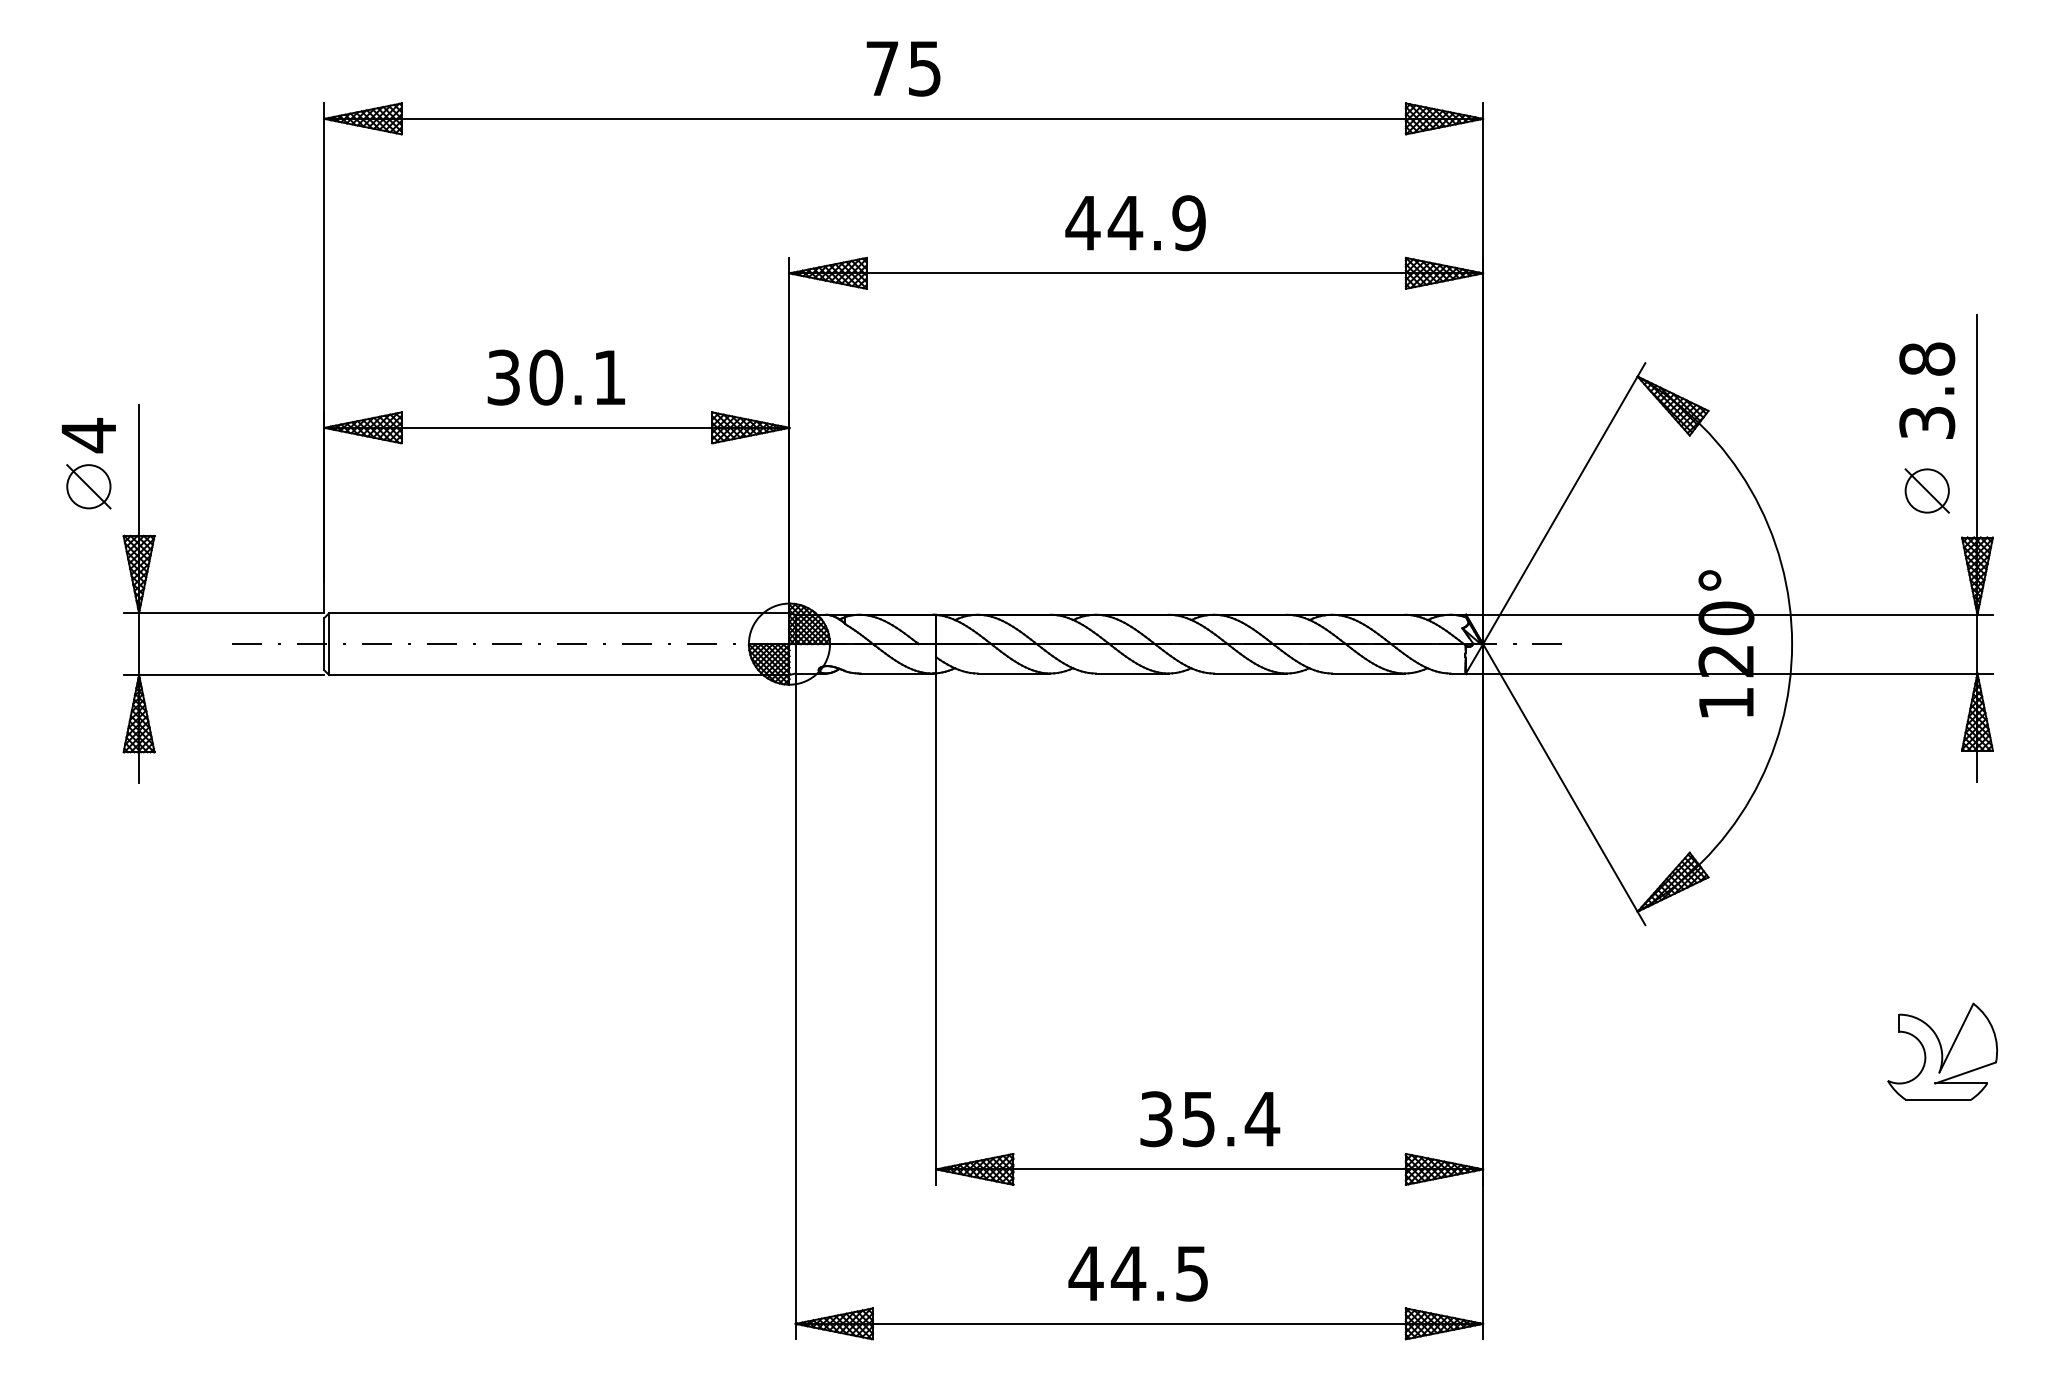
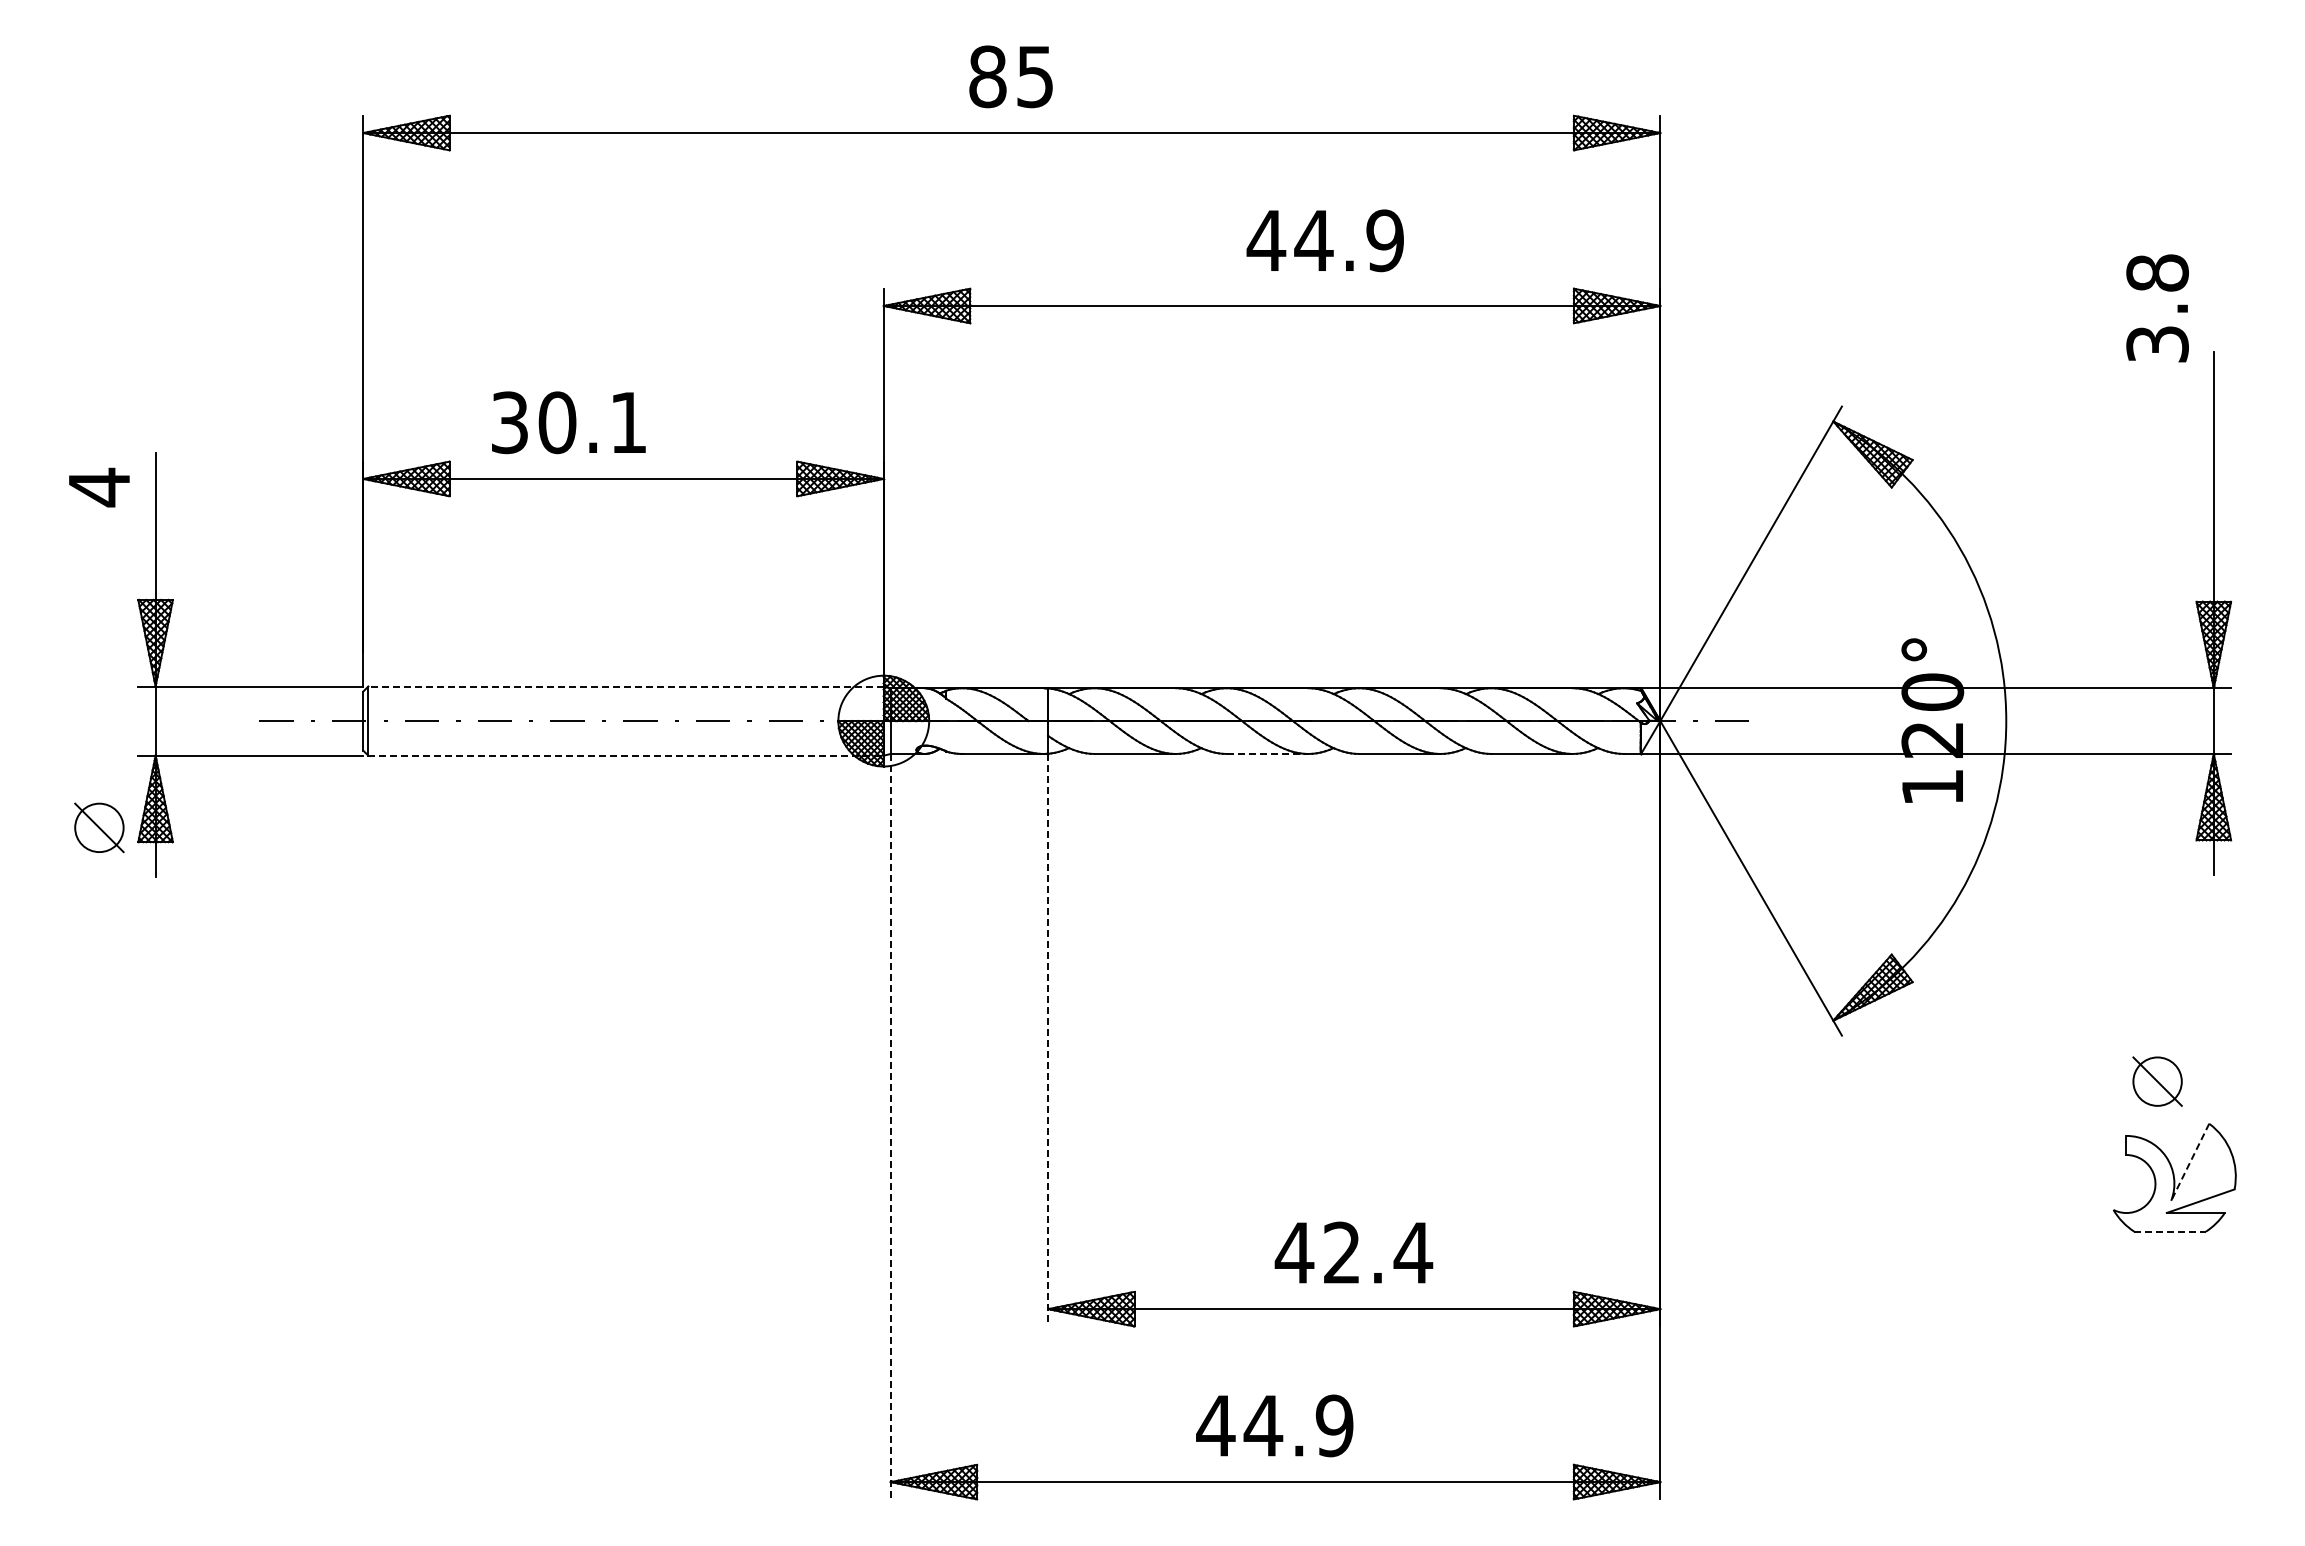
text: (882, 68) -> (987, 76), 75 -> 85
text: (1134, 222) -> (1324, 240), moved
text: (556, 377) -> (568, 422), moved
text: (1927, 390) -> (2157, 308), moved
part: (88, 486) -> (99, 827), moved
part: (1927, 490) -> (2157, 1081), moved
line: (559, 613) -> (626, 686), solid -> dashed
line: (1132, 673) -> (1267, 753), solid -> dashed
line: (559, 674) -> (626, 755), solid -> dashed
line: (936, 929) -> (1048, 1040), solid -> dashed
line: (795, 1006) -> (890, 1126), solid -> dashed
line: (1956, 1038) -> (2190, 1162), solid -> dashed
line: (1938, 1100) -> (2170, 1231), solid -> dashed
text: (1175, 1118) -> (1316, 1252), 35.4 -> 42.4
text: (1192, 1273) -> (1334, 1425), 44.5 -> 44.9

